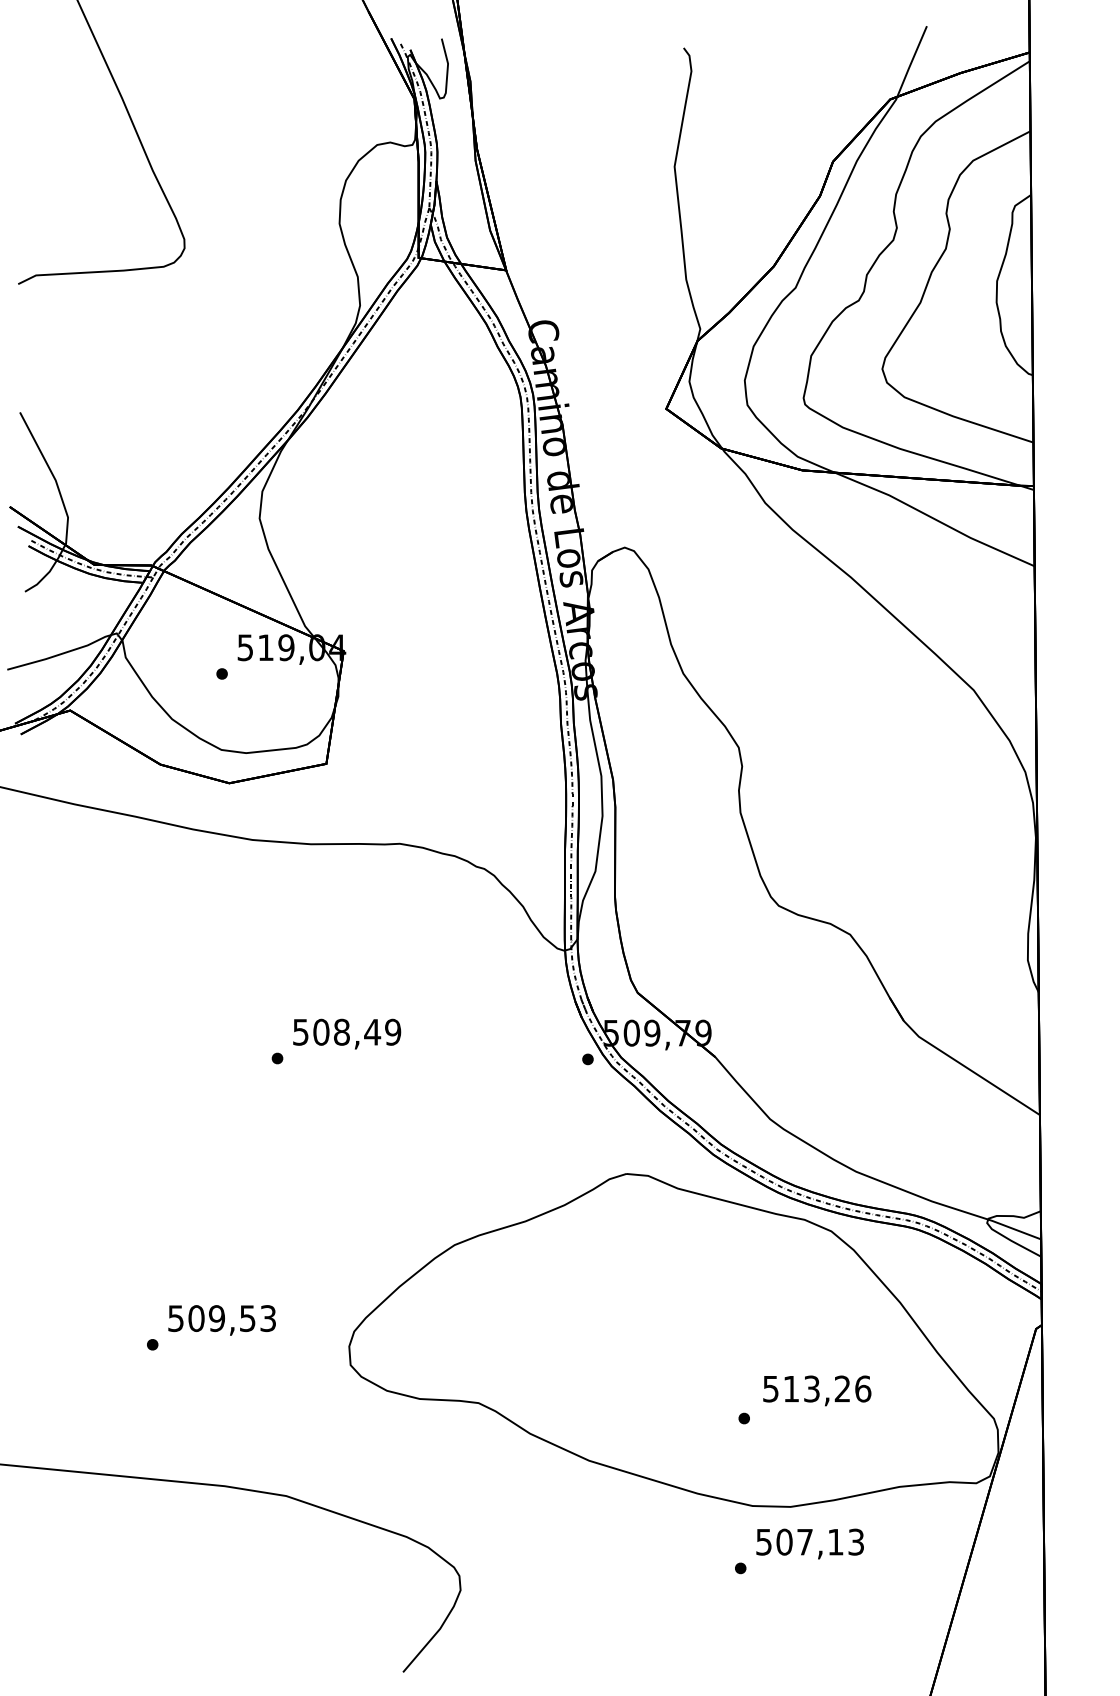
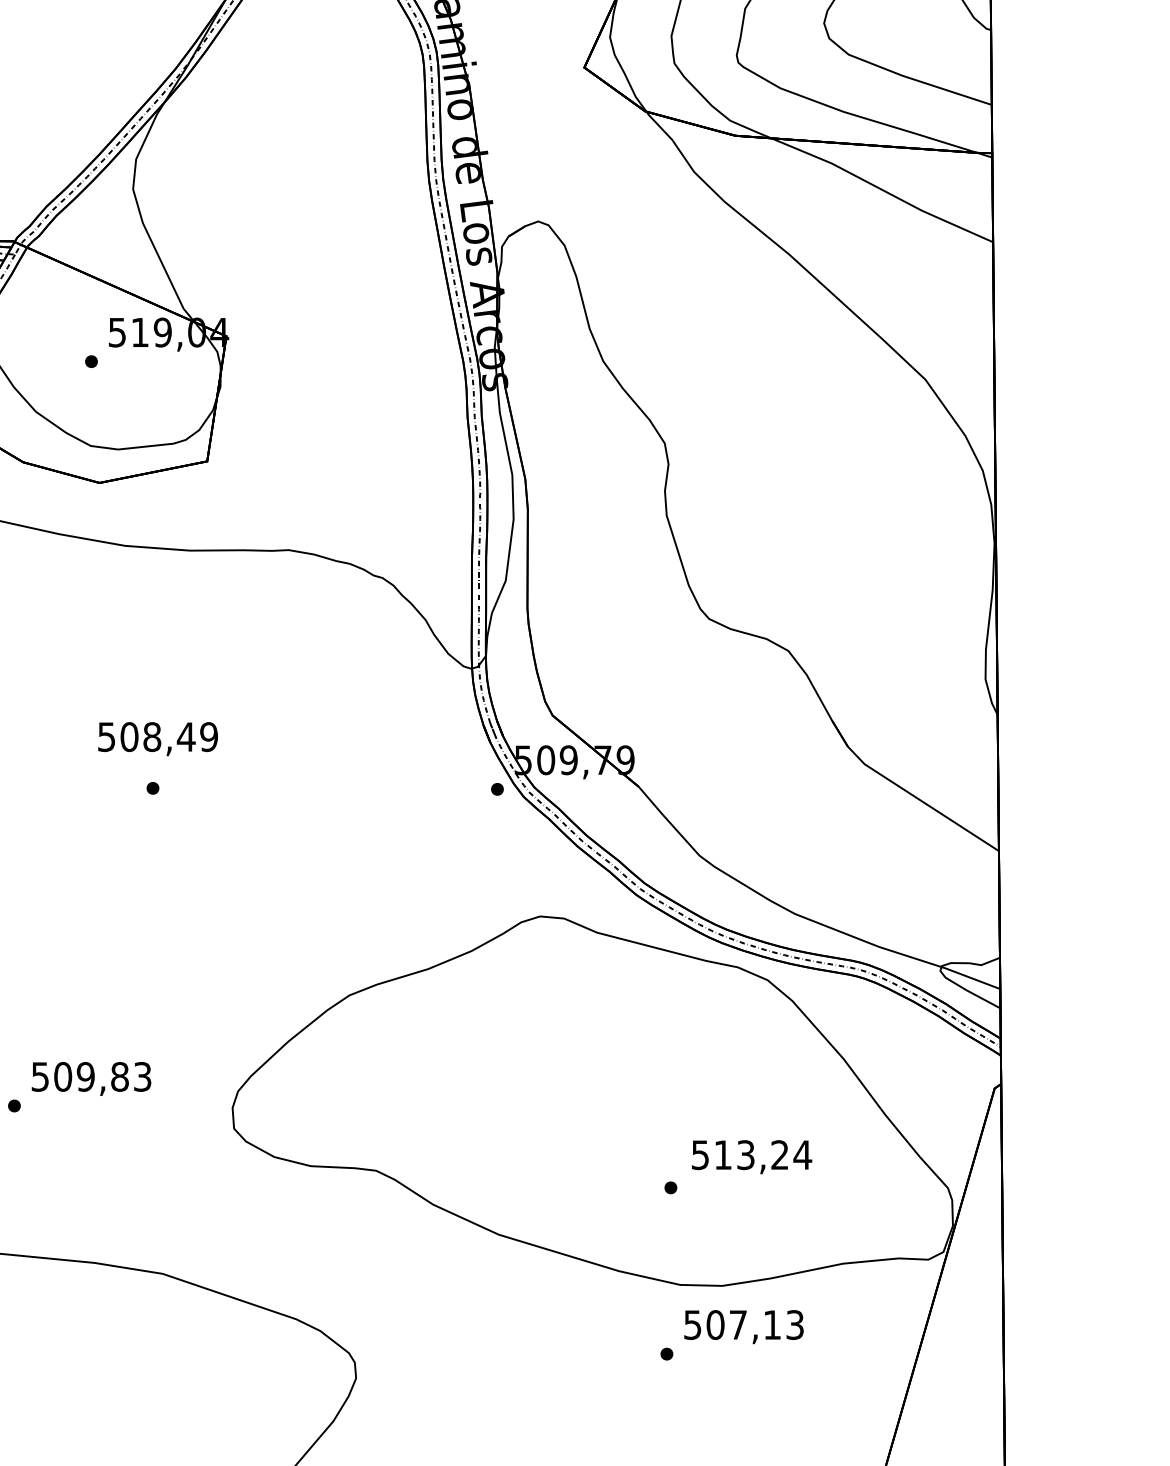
text: (347, 1033) -> (158, 738), moved
text: (247, 1318) -> (119, 1076), 509,53 -> 509,83
text: (862, 1388) -> (802, 1154), 513,26 -> 513,24

